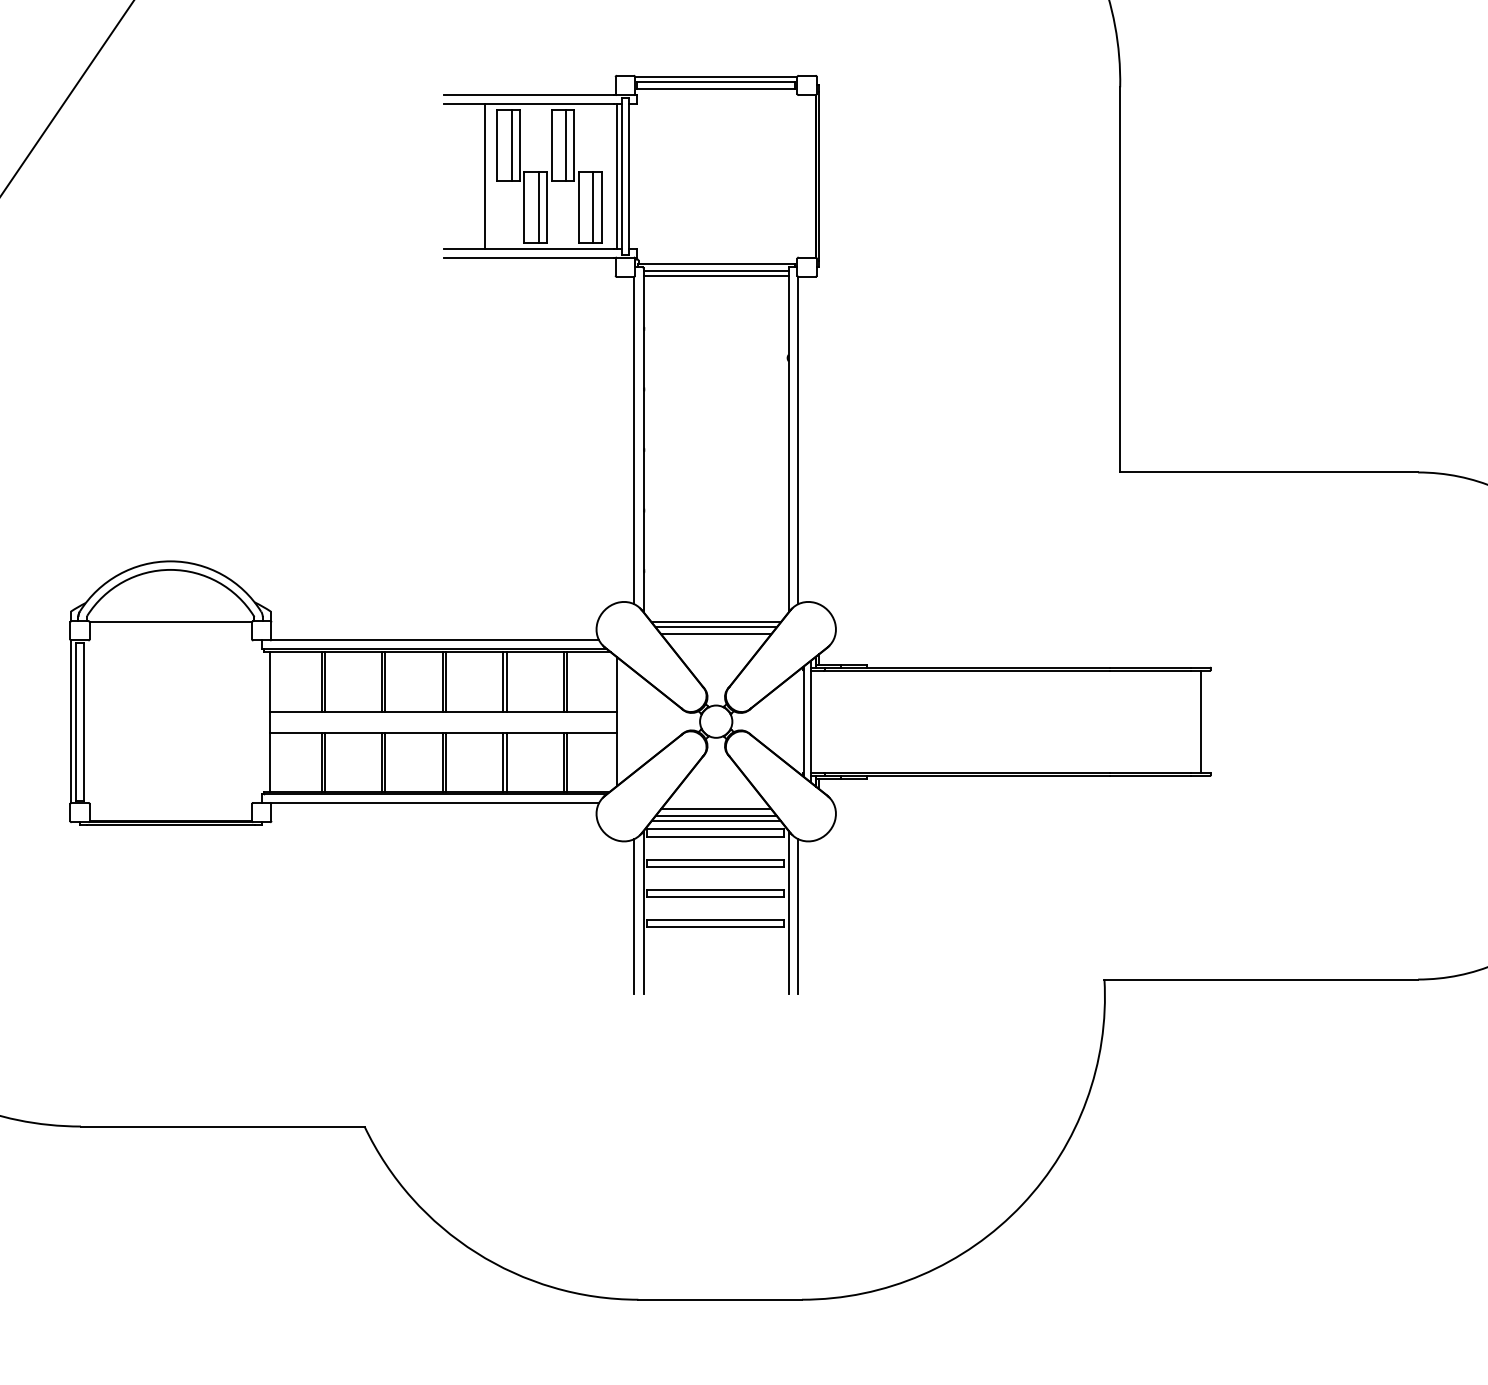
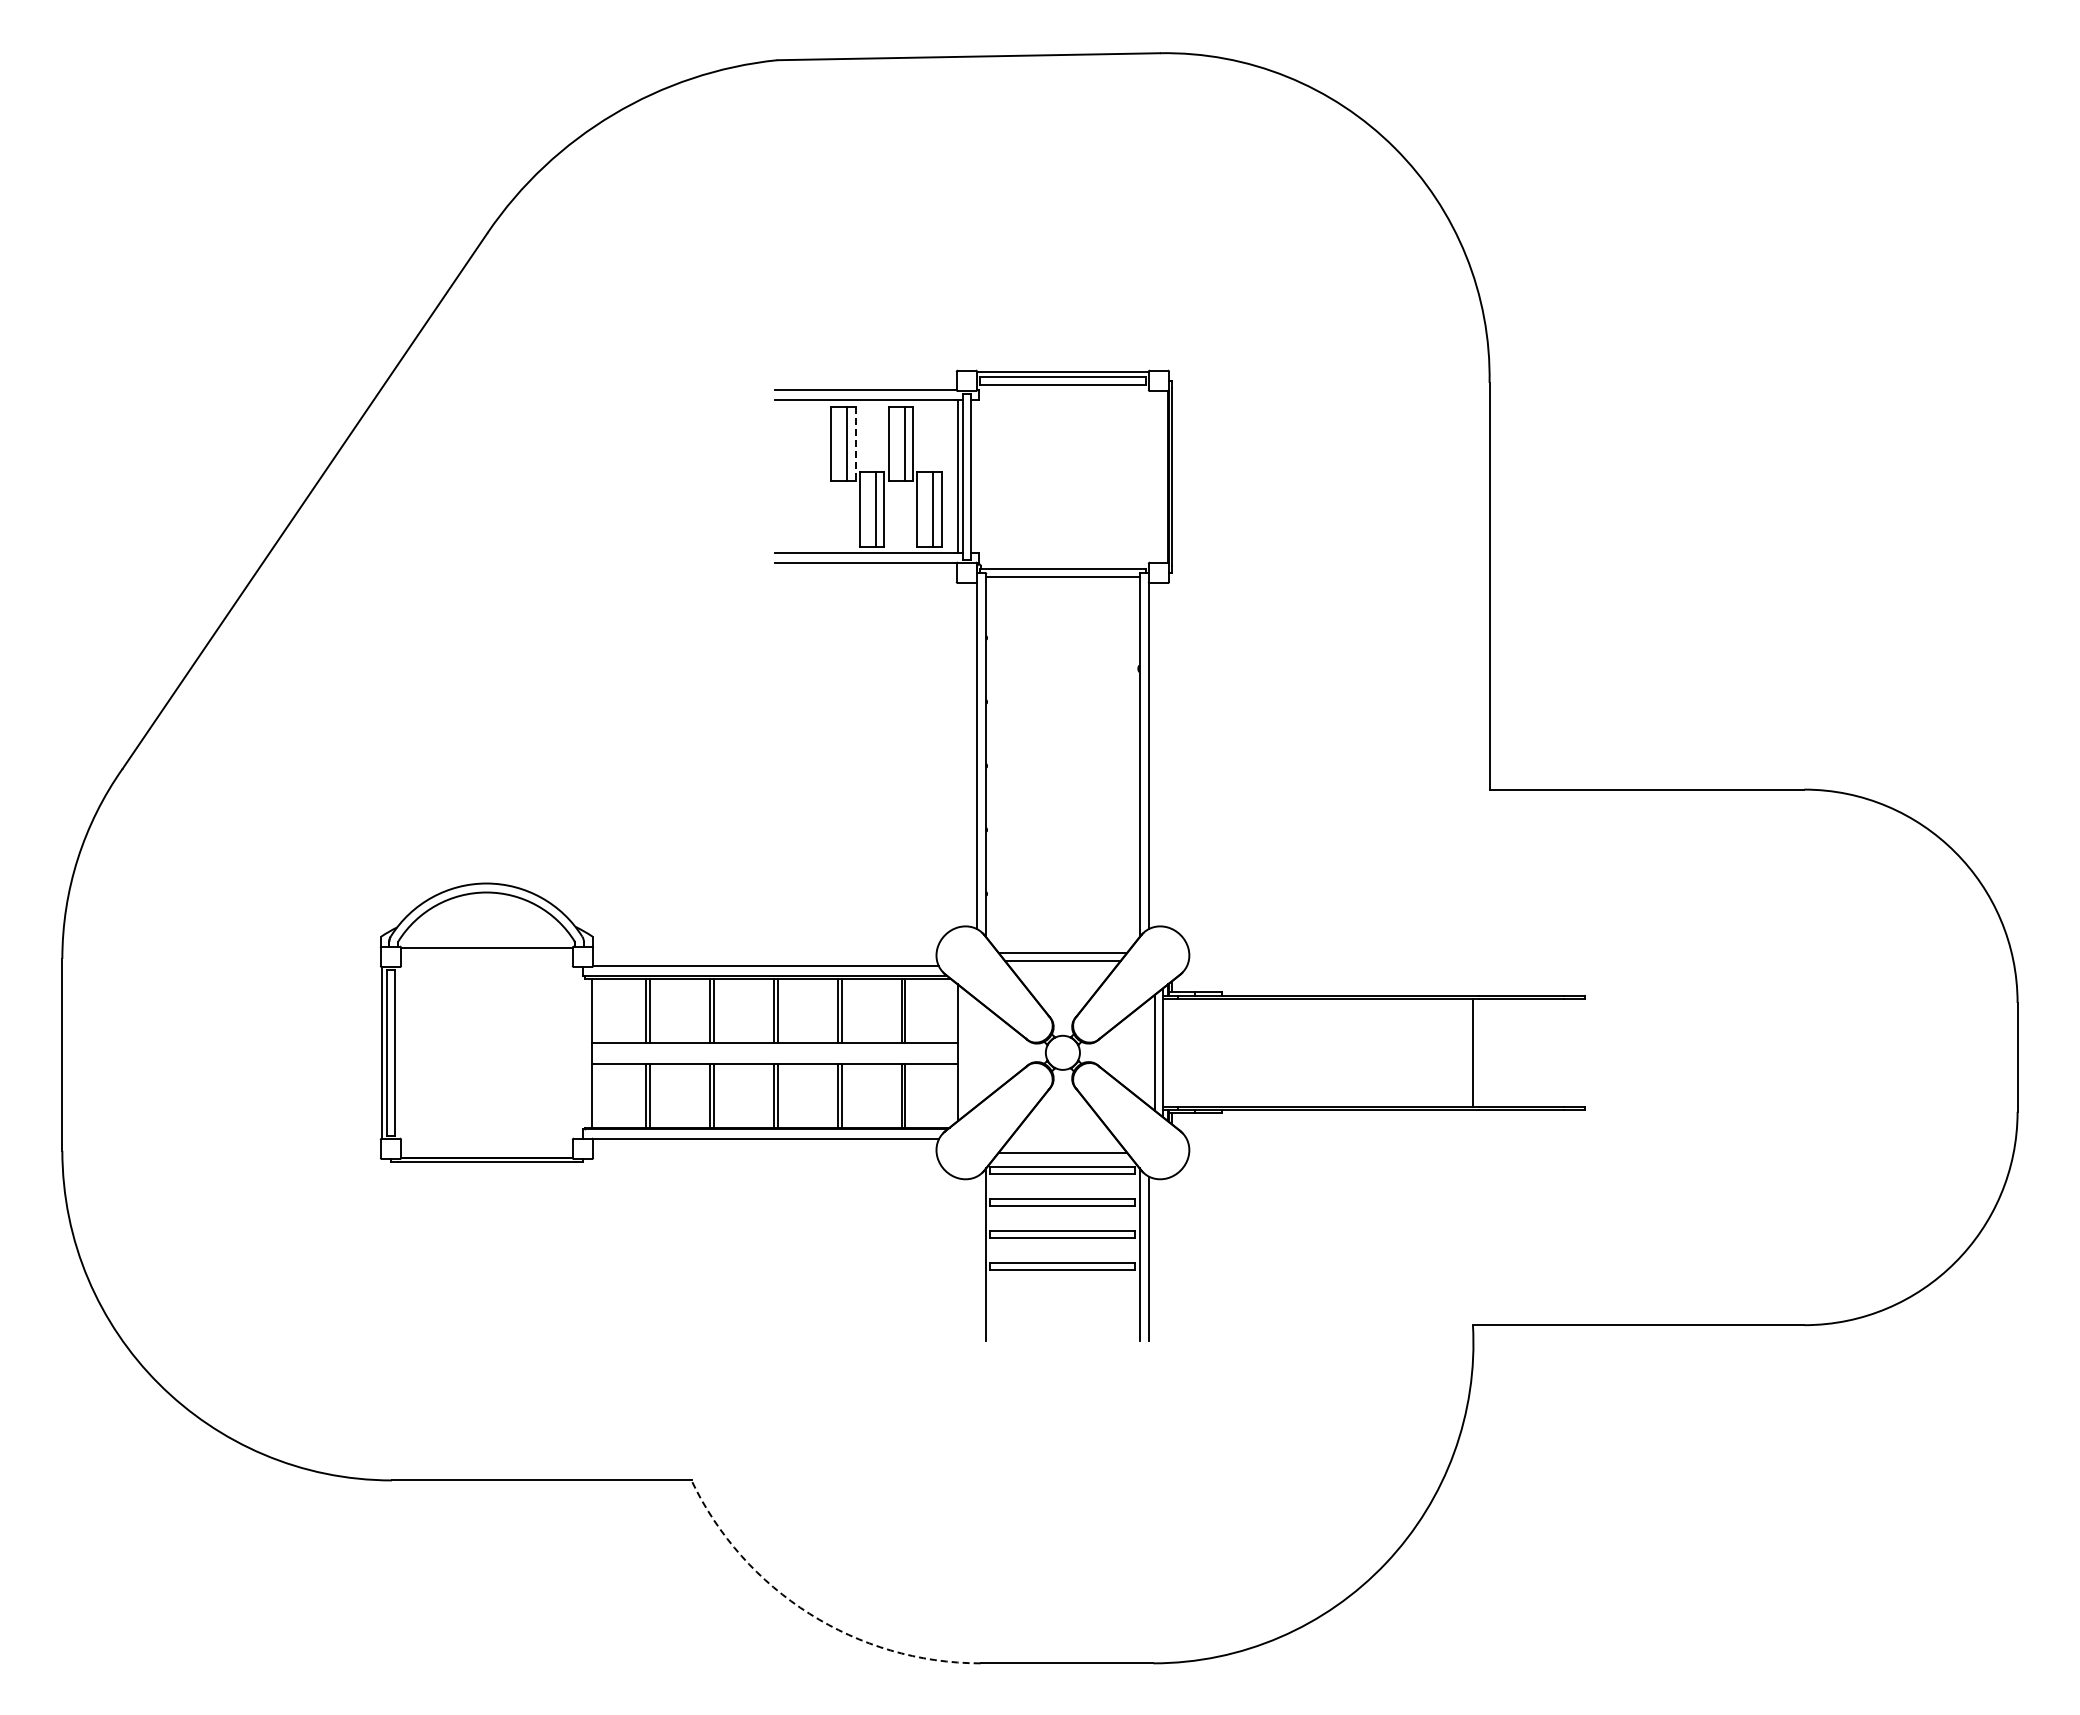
line: (519, 145) -> (855, 444), solid -> dashed
line: (485, 176) -> (819, 476), removed
line: (715, 276) -> (1062, 582), removed
line: (715, 621) -> (1062, 947), removed
line: (1200, 721) -> (1472, 1052), moved
line: (715, 809) -> (1062, 1145), removed
line: (715, 821) -> (1062, 1158), removed
line: (634, 916) -> (976, 1258), removed
arc: (476, 1252) -> (809, 1613), solid -> dashed

